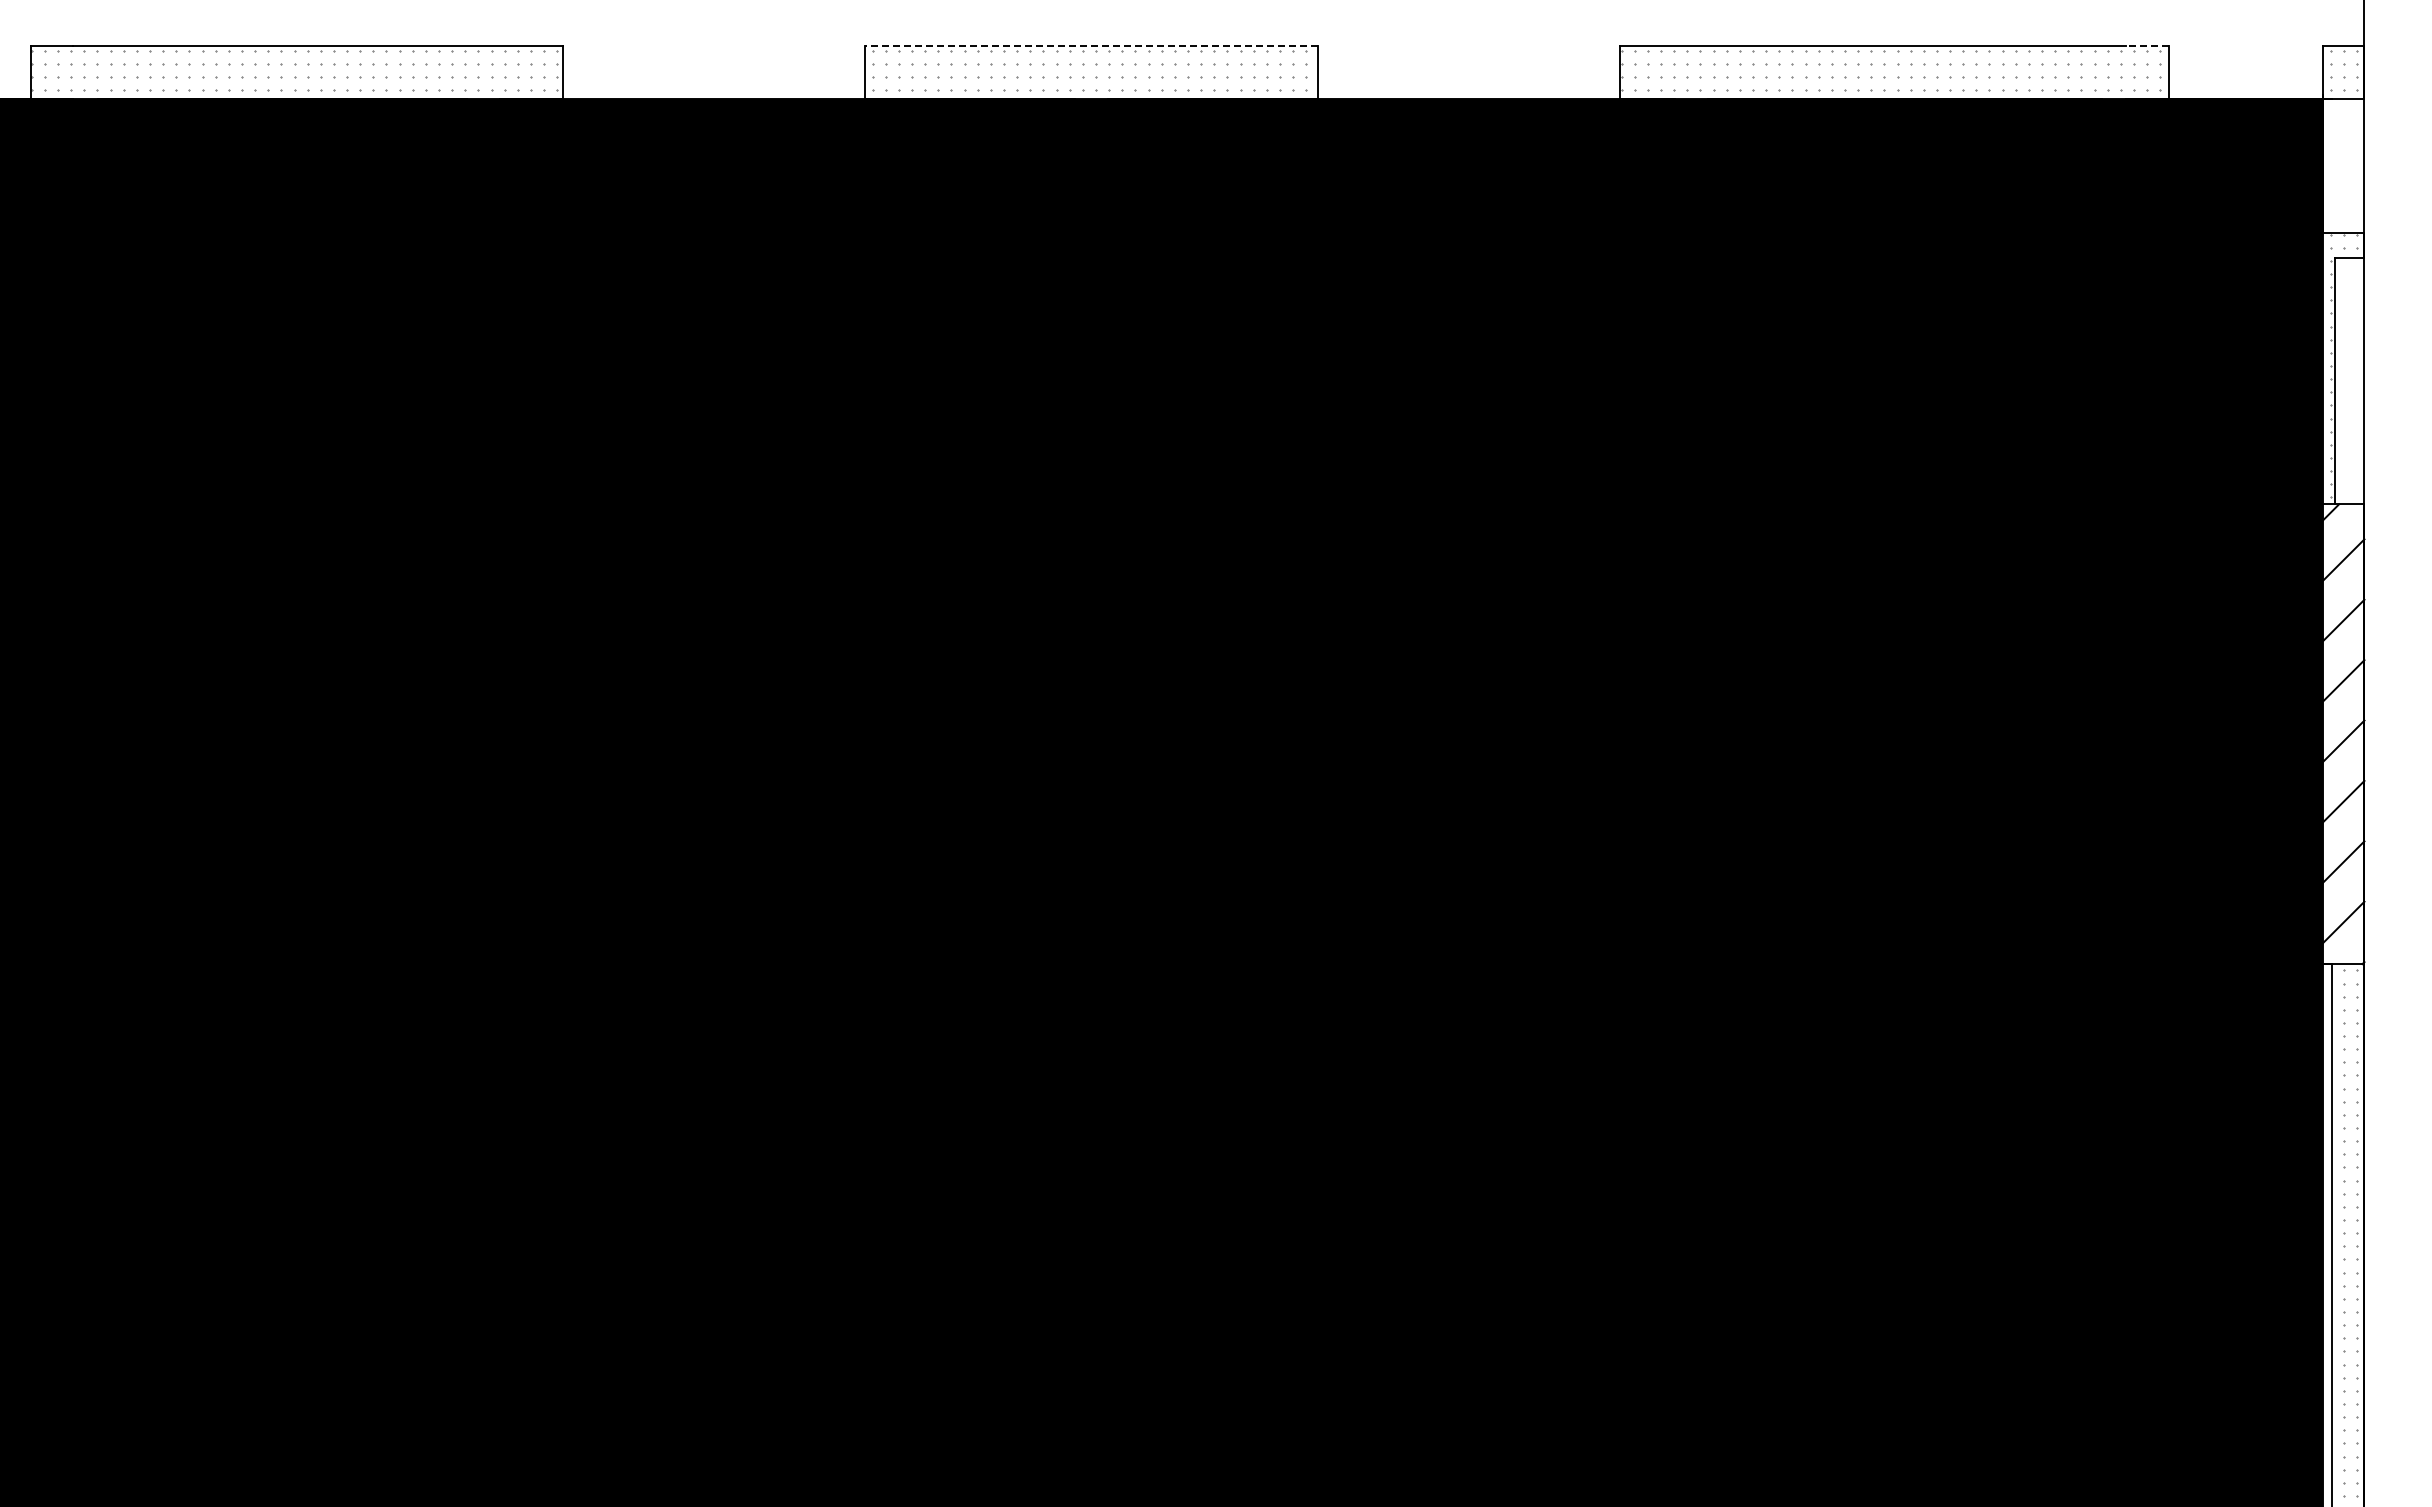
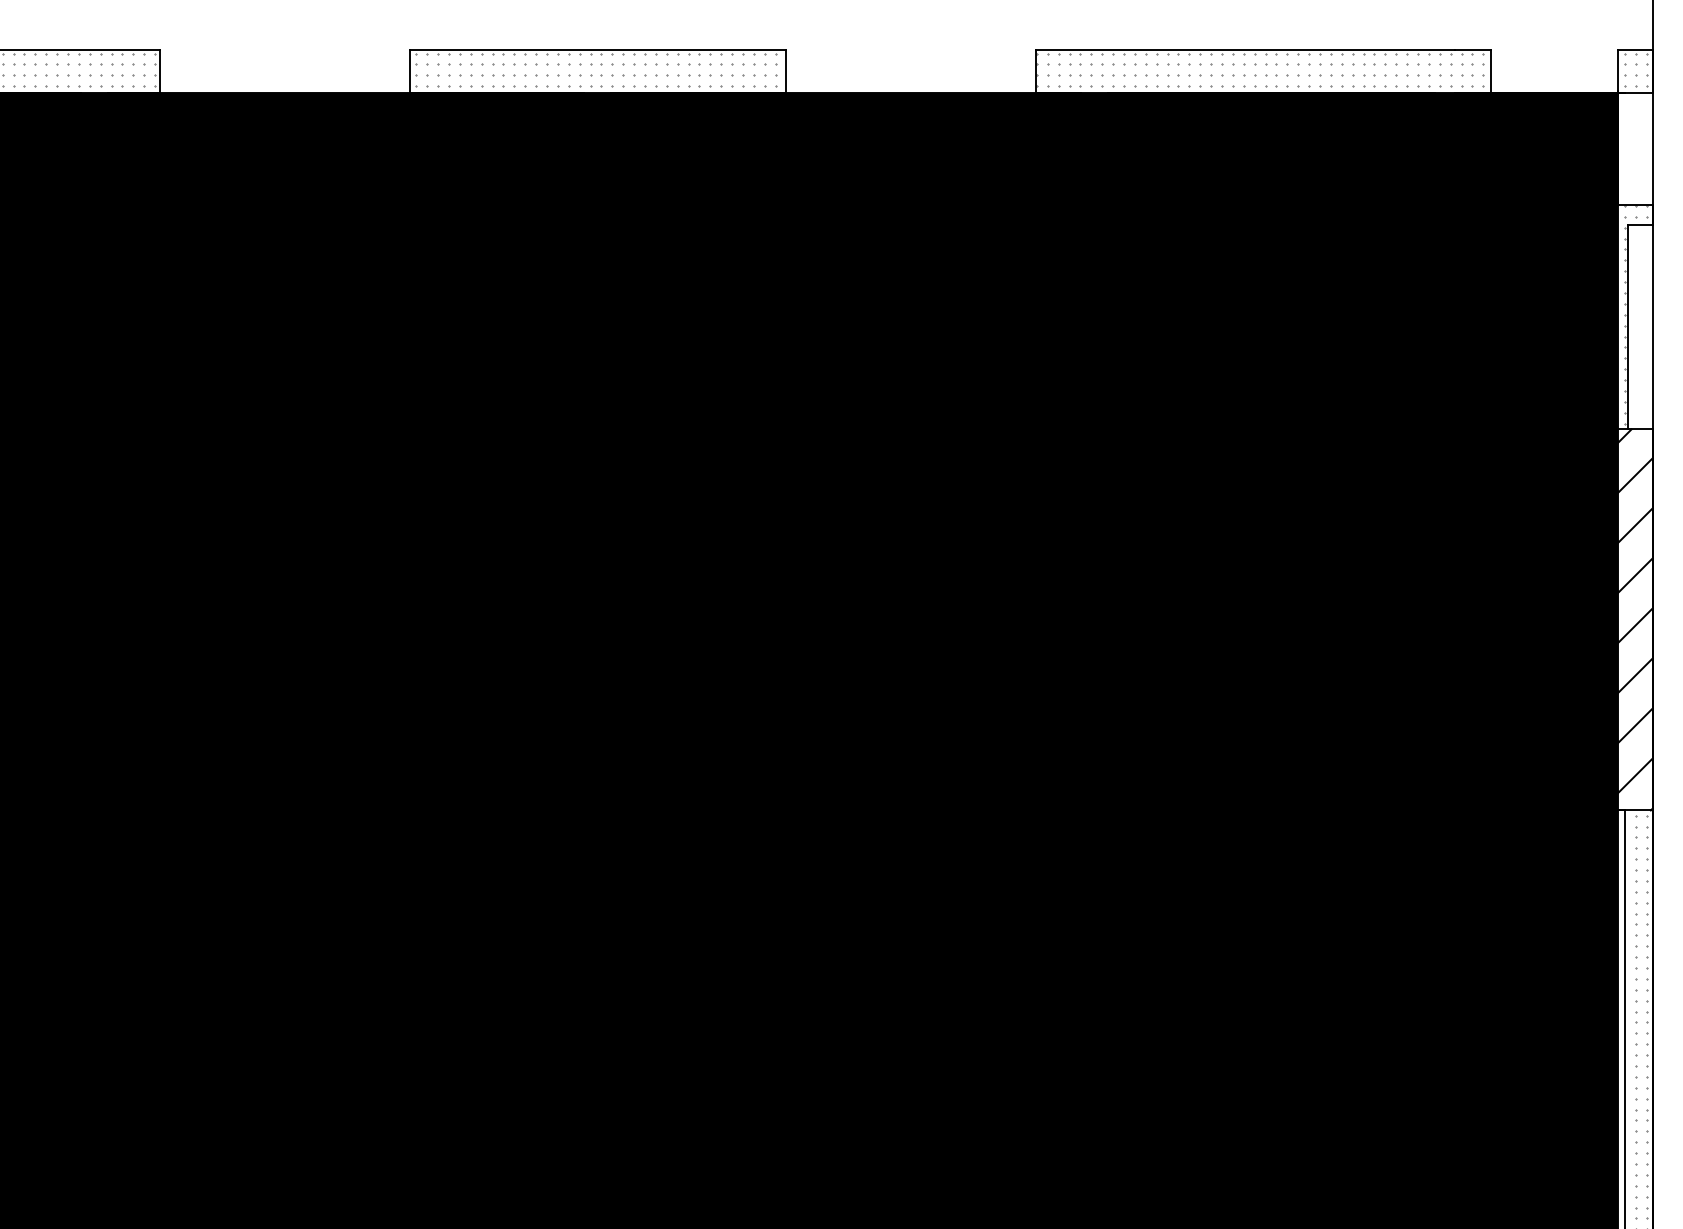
line: (1091, 46) -> (597, 50), dashed -> solid
line: (2147, 46) -> (1472, 50), dashed -> solid

